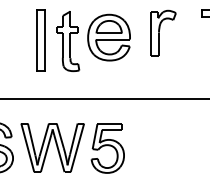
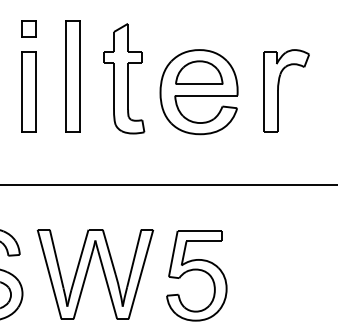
part: (163, 32) -> (286, 89), moved
part: (108, 37) -> (198, 91), moved
part: (16, 40) -> (28, 77), added

